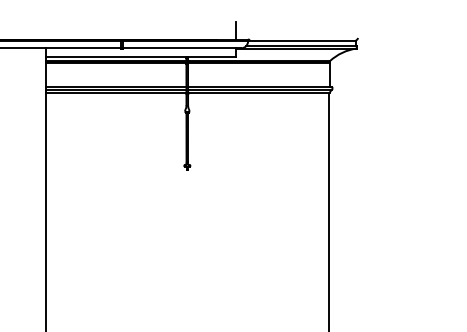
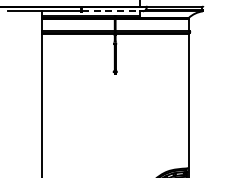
line: (182, 48) -> (112, 11), solid -> dashed

